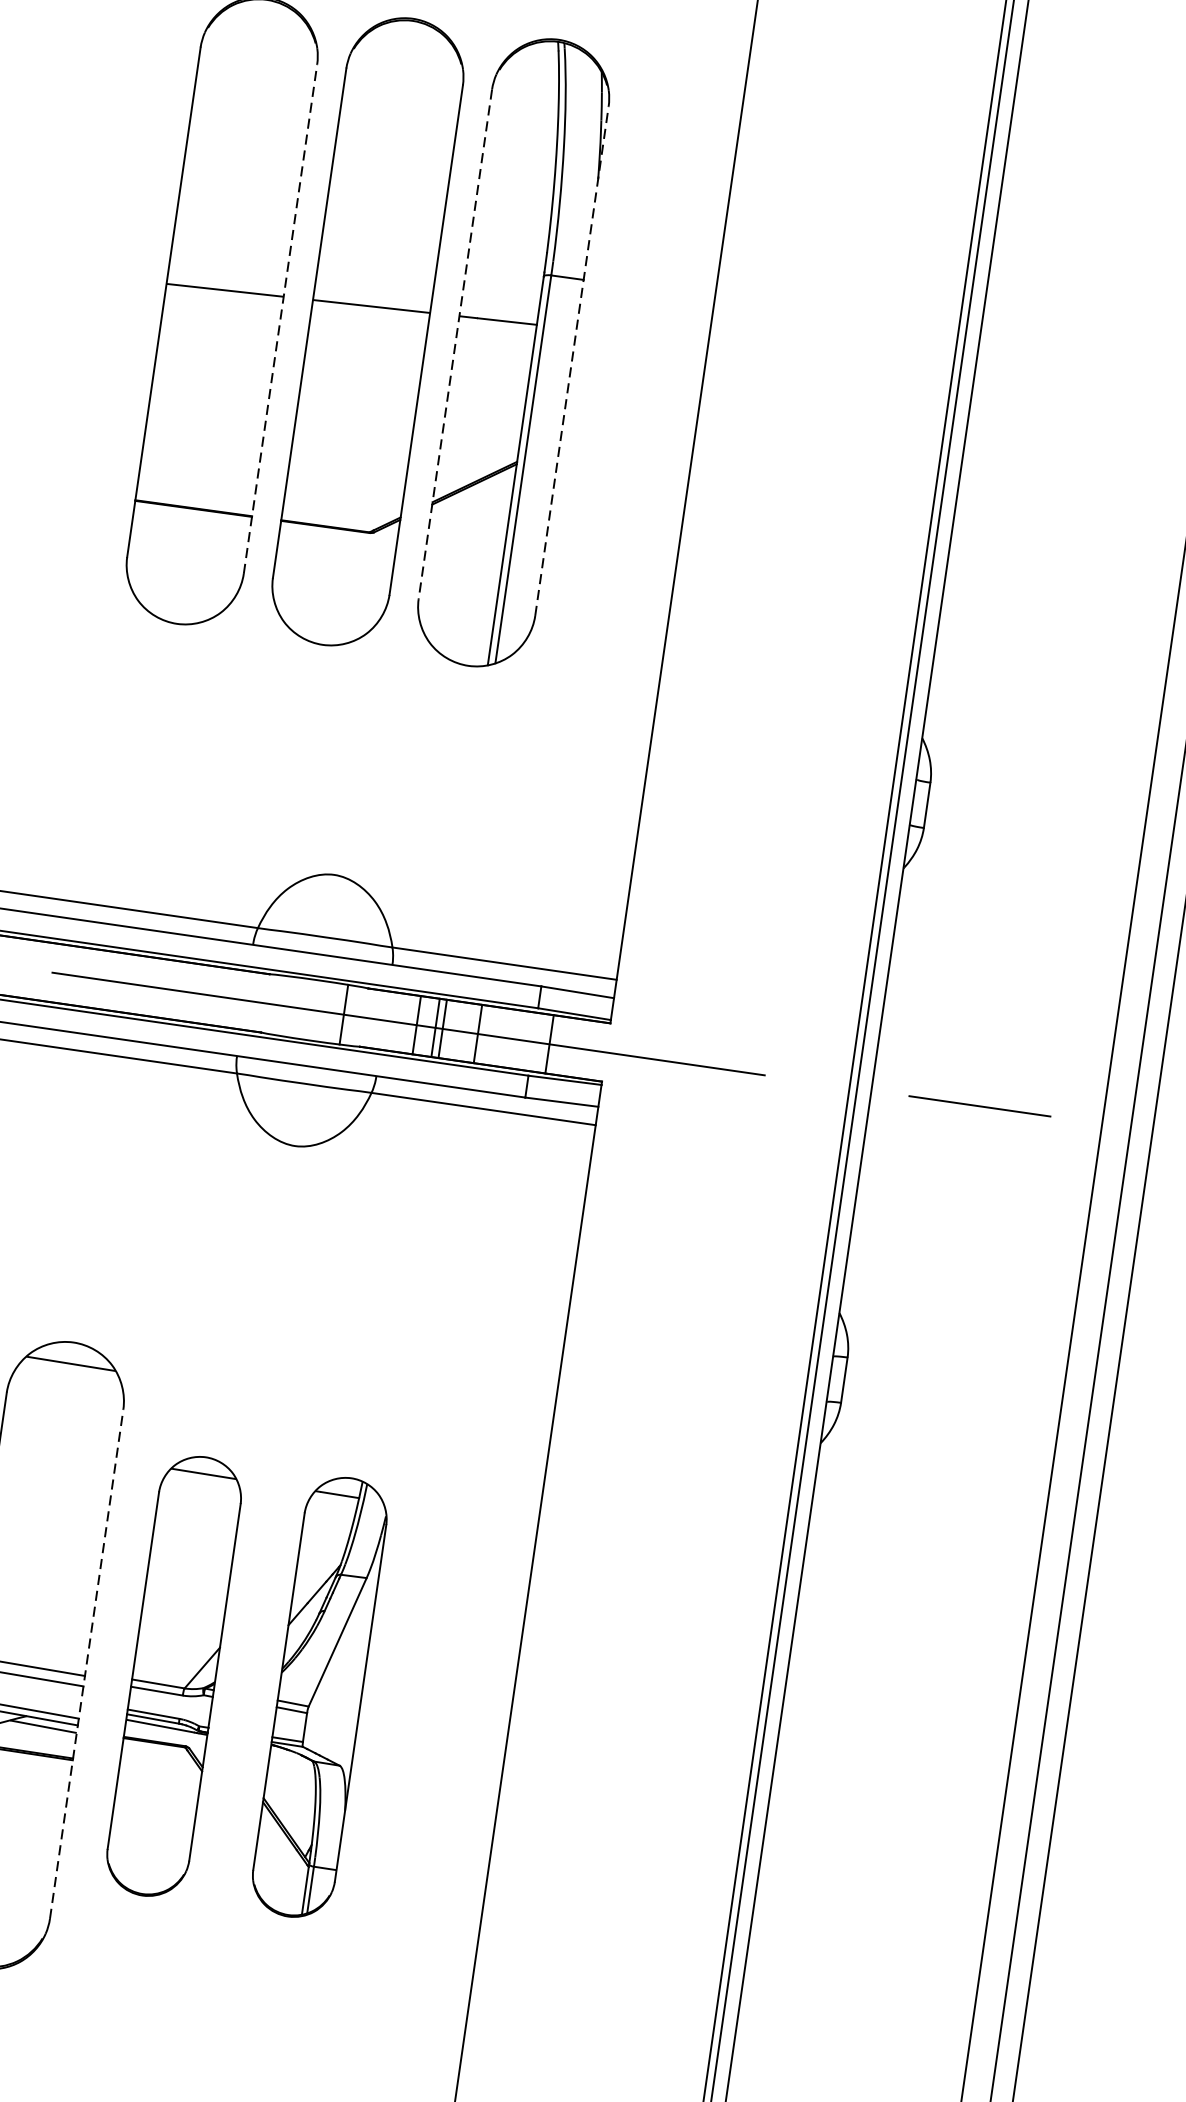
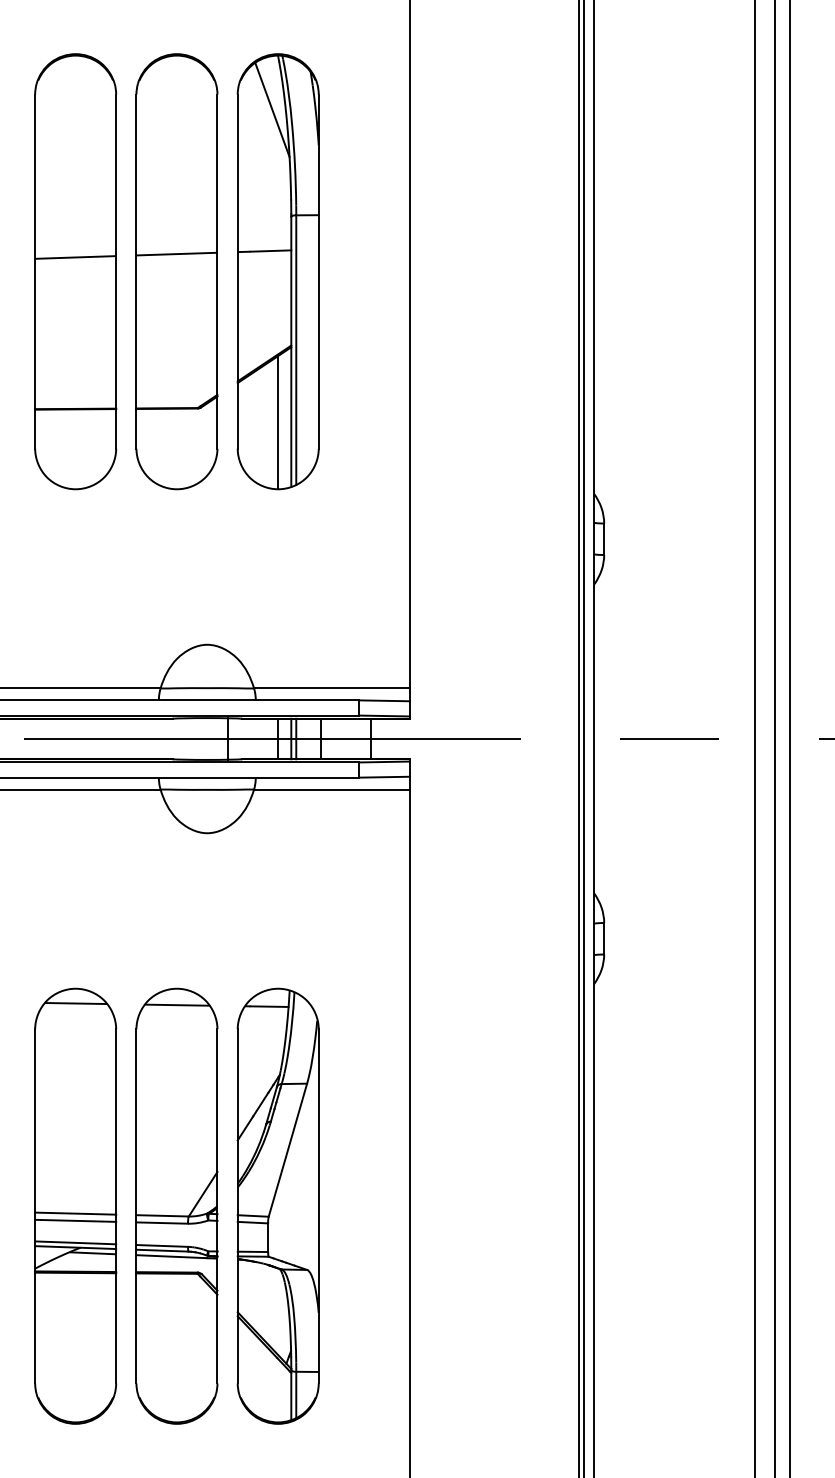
line: (539, 118) -> (272, 109), added
line: (280, 318) -> (116, 271), dashed -> solid
line: (454, 345) -> (237, 272), dashed -> solid
line: (571, 360) -> (318, 271), dashed -> solid
line: (482, 569) -> (278, 422), added
line: (87, 1662) -> (116, 1205), dashed -> solid
part: (173, 1675) -> (176, 1205), size x1.43
part: (318, 1696) -> (277, 1205), size x1.43

